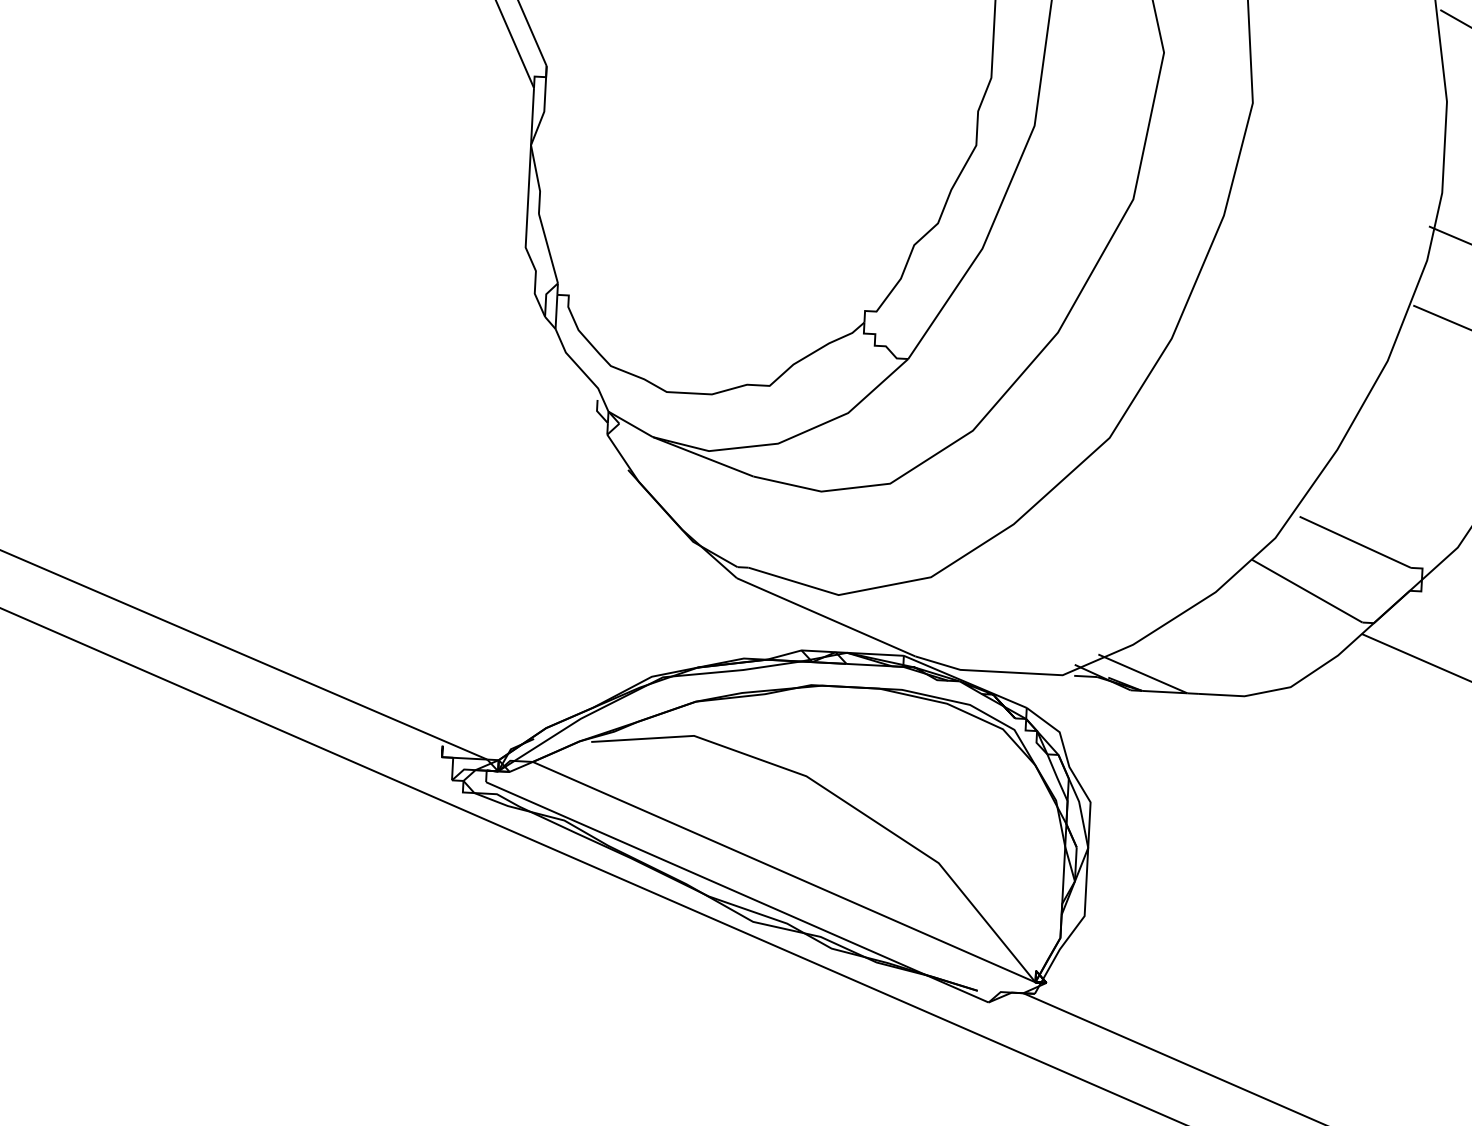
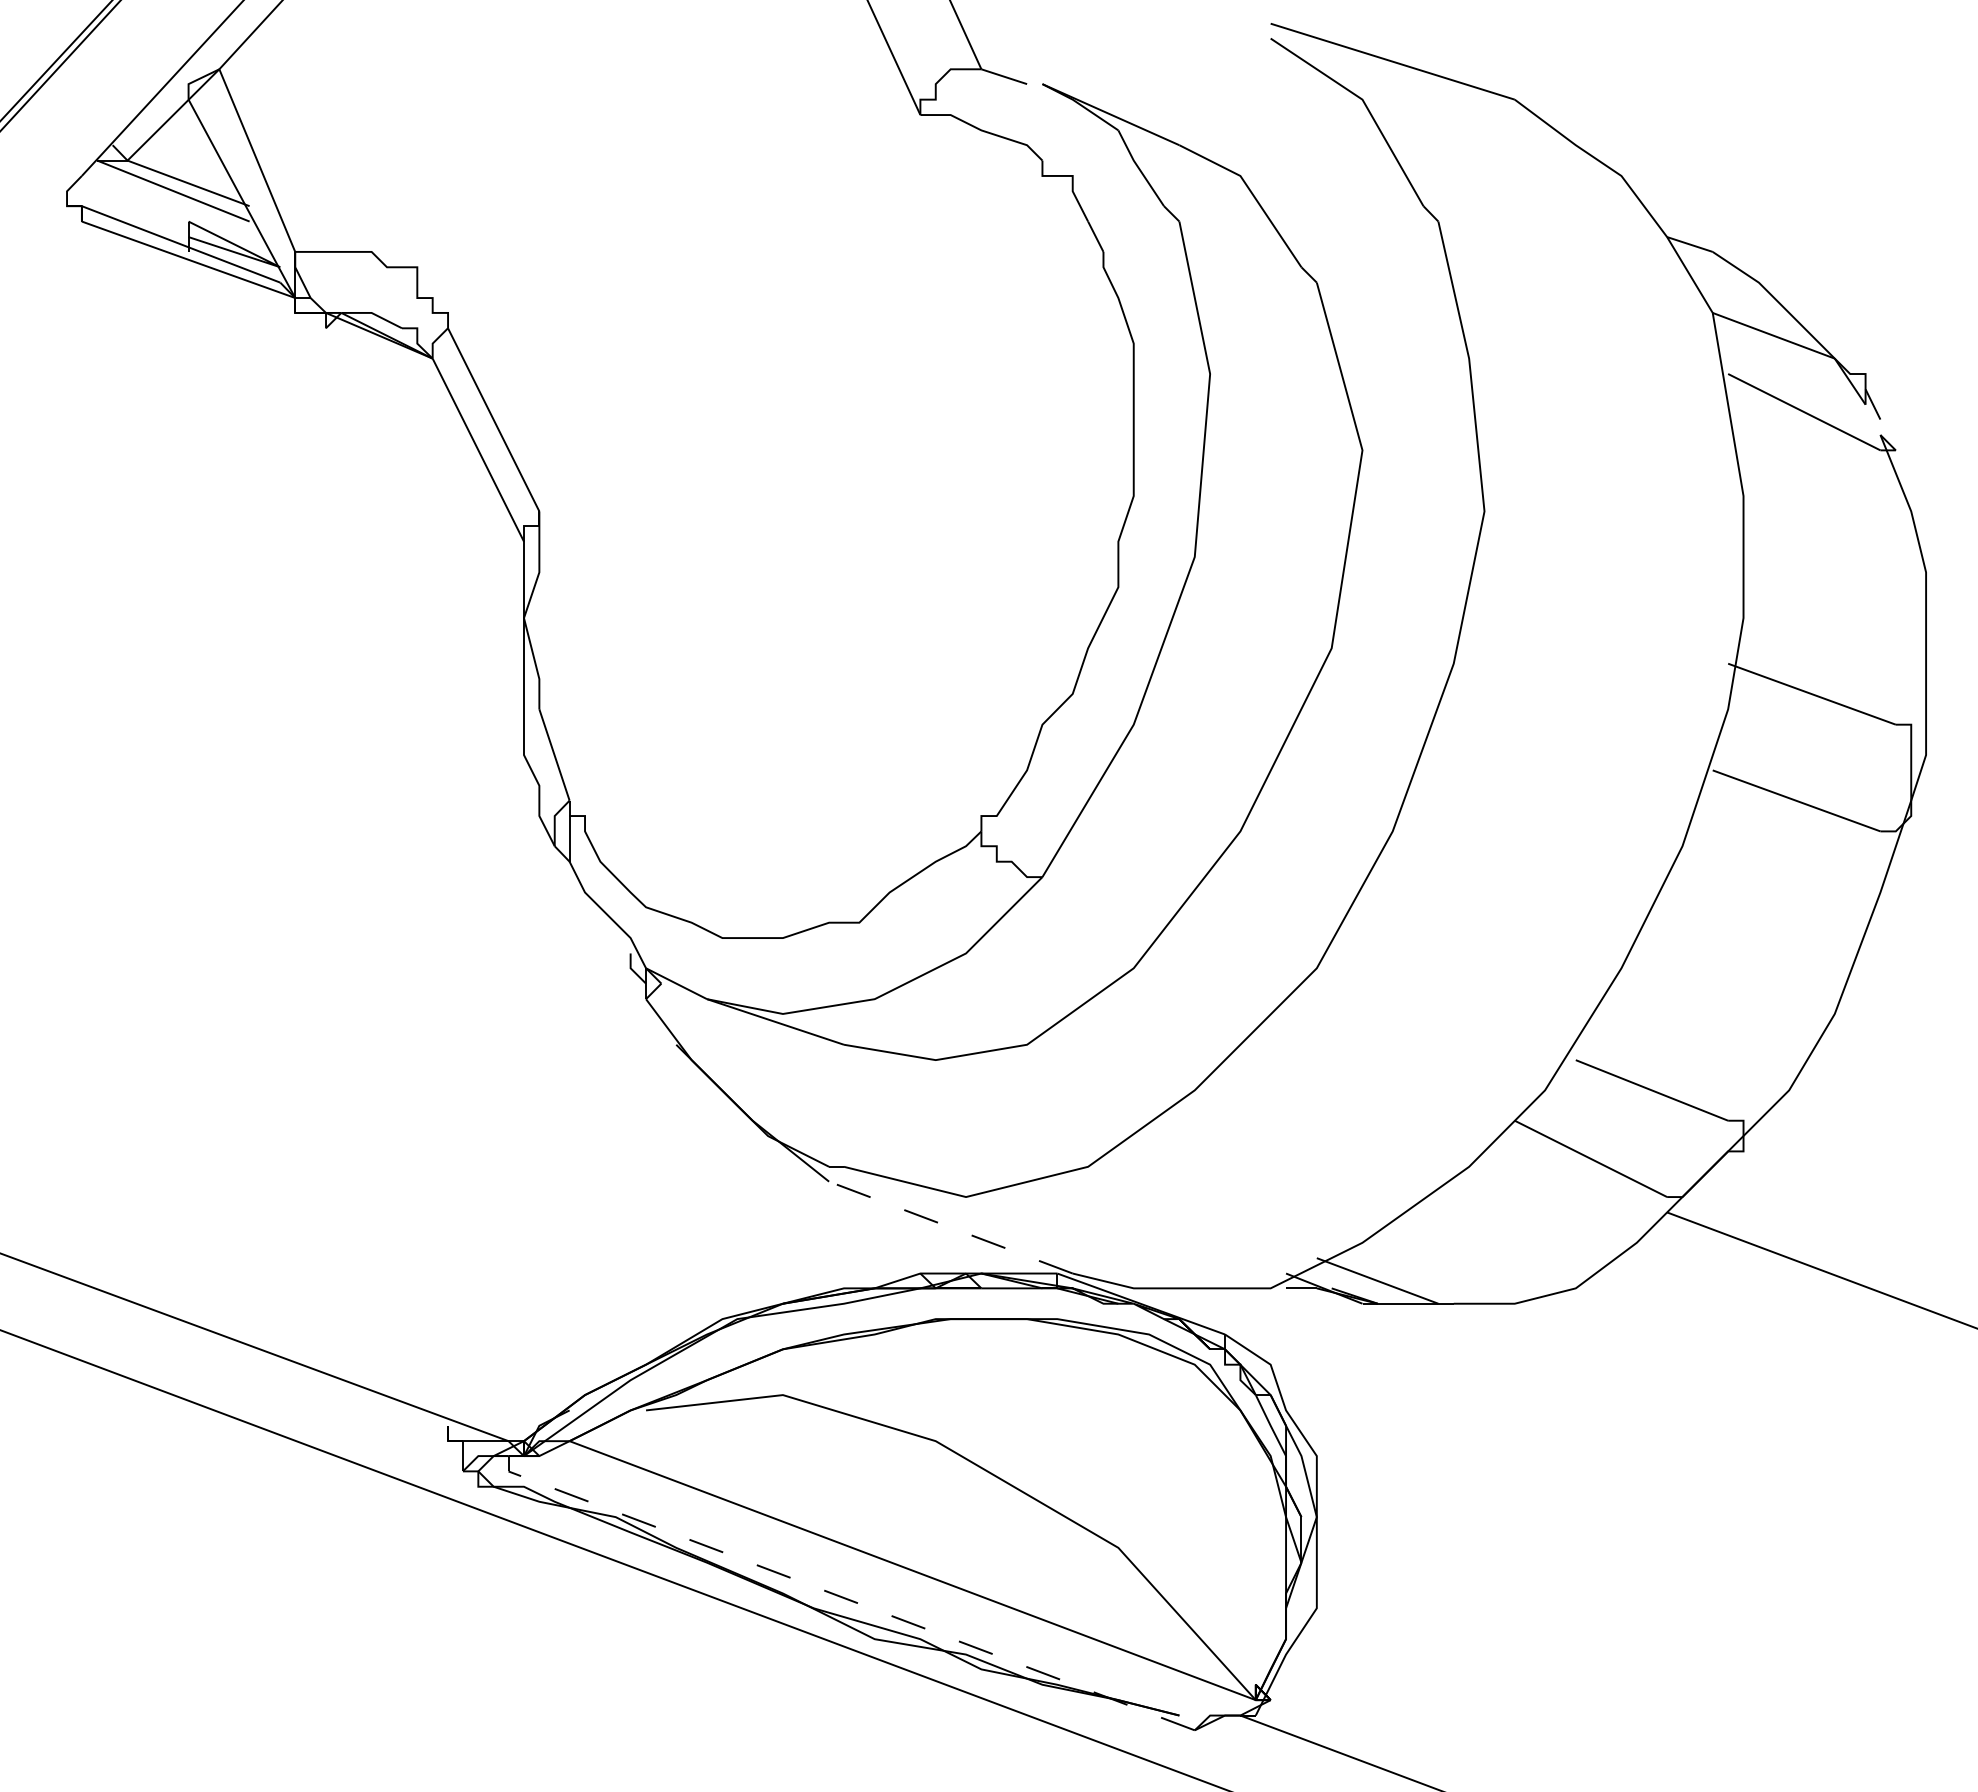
line: (825, 617) -> (950, 1227), solid -> dashed
line: (737, 892) -> (851, 1600), solid -> dashed

